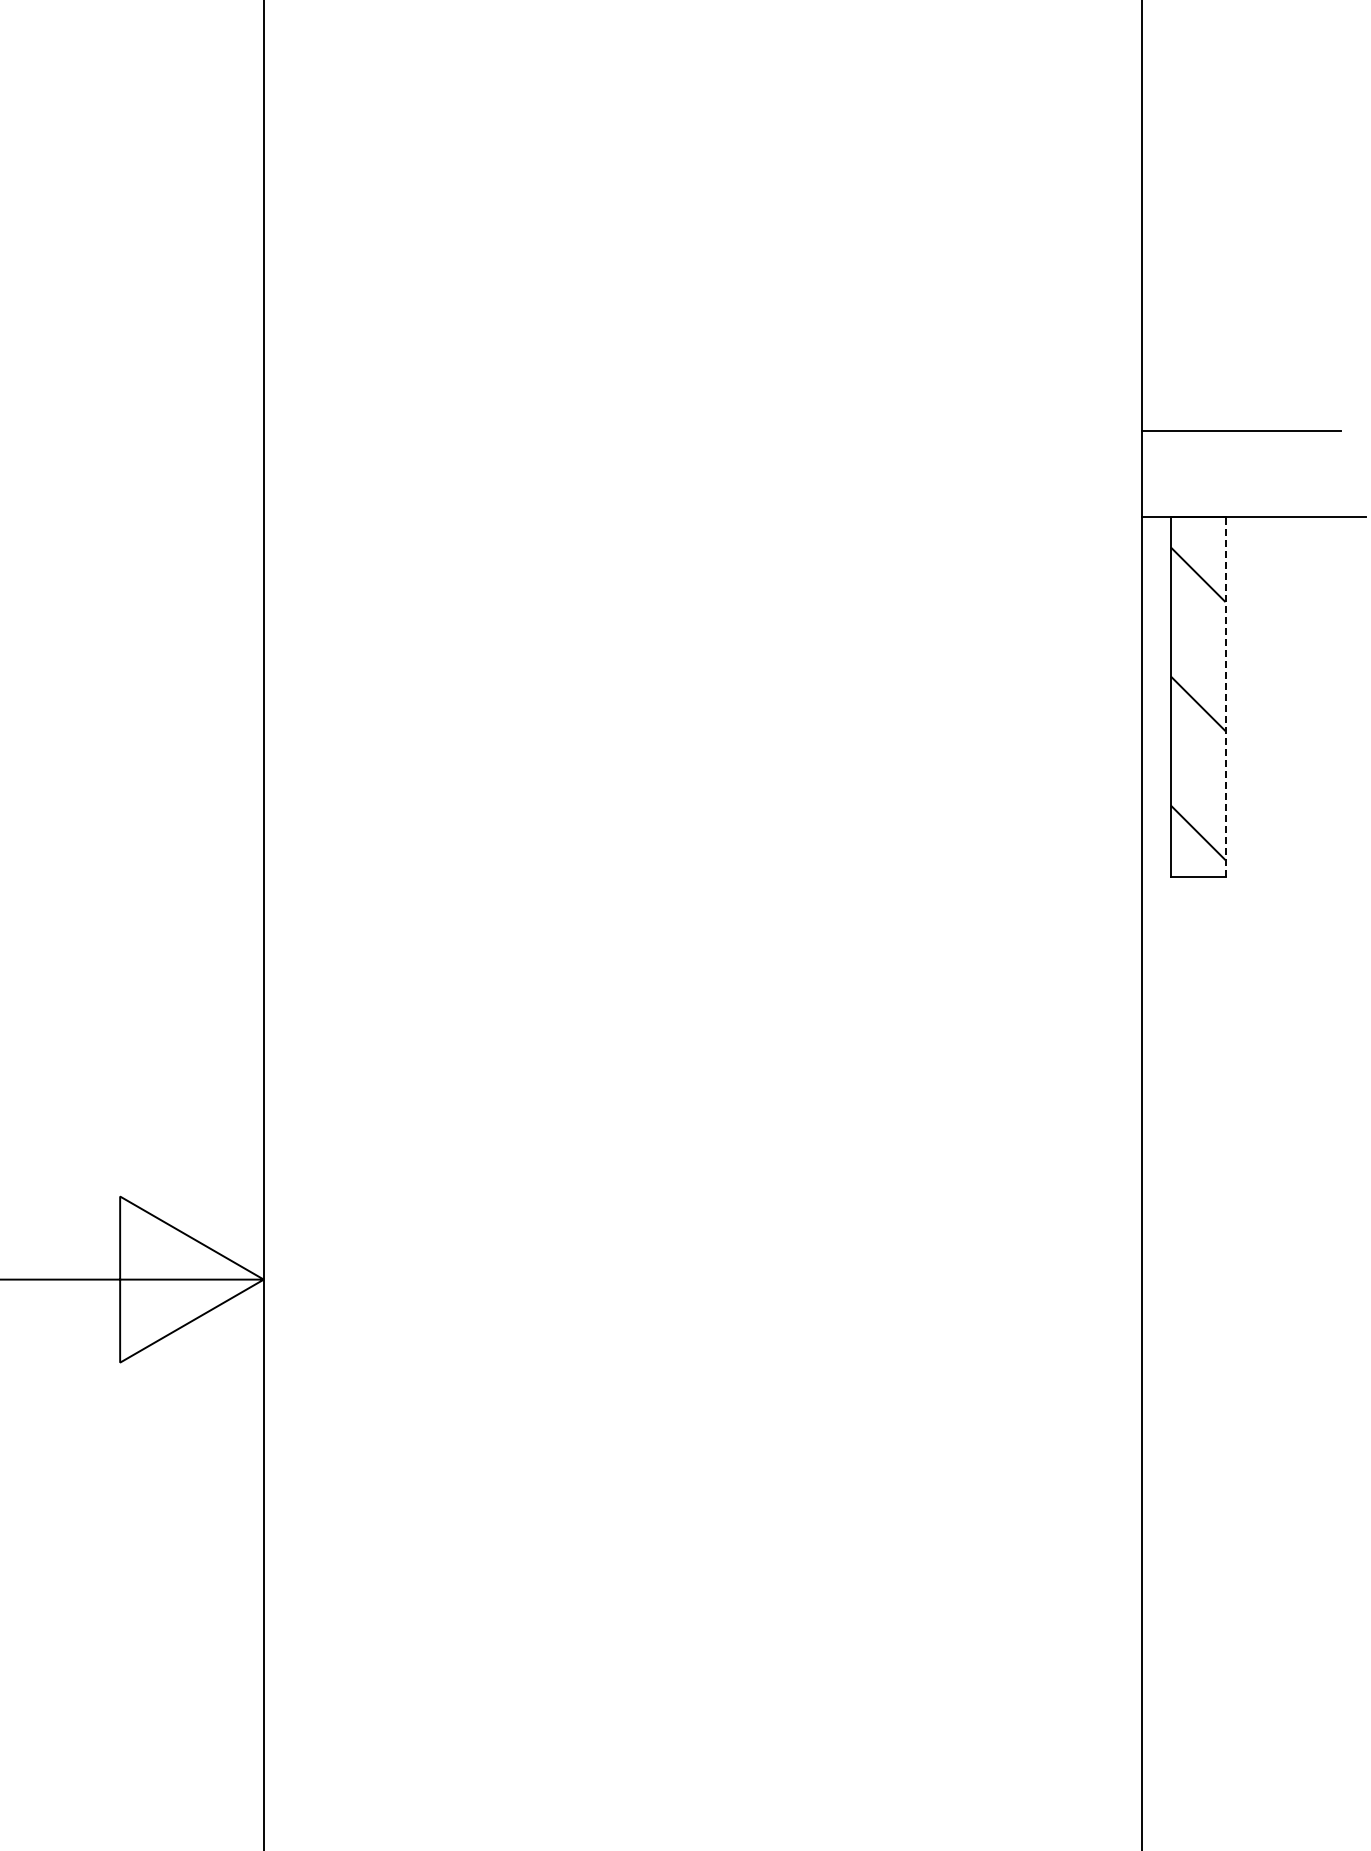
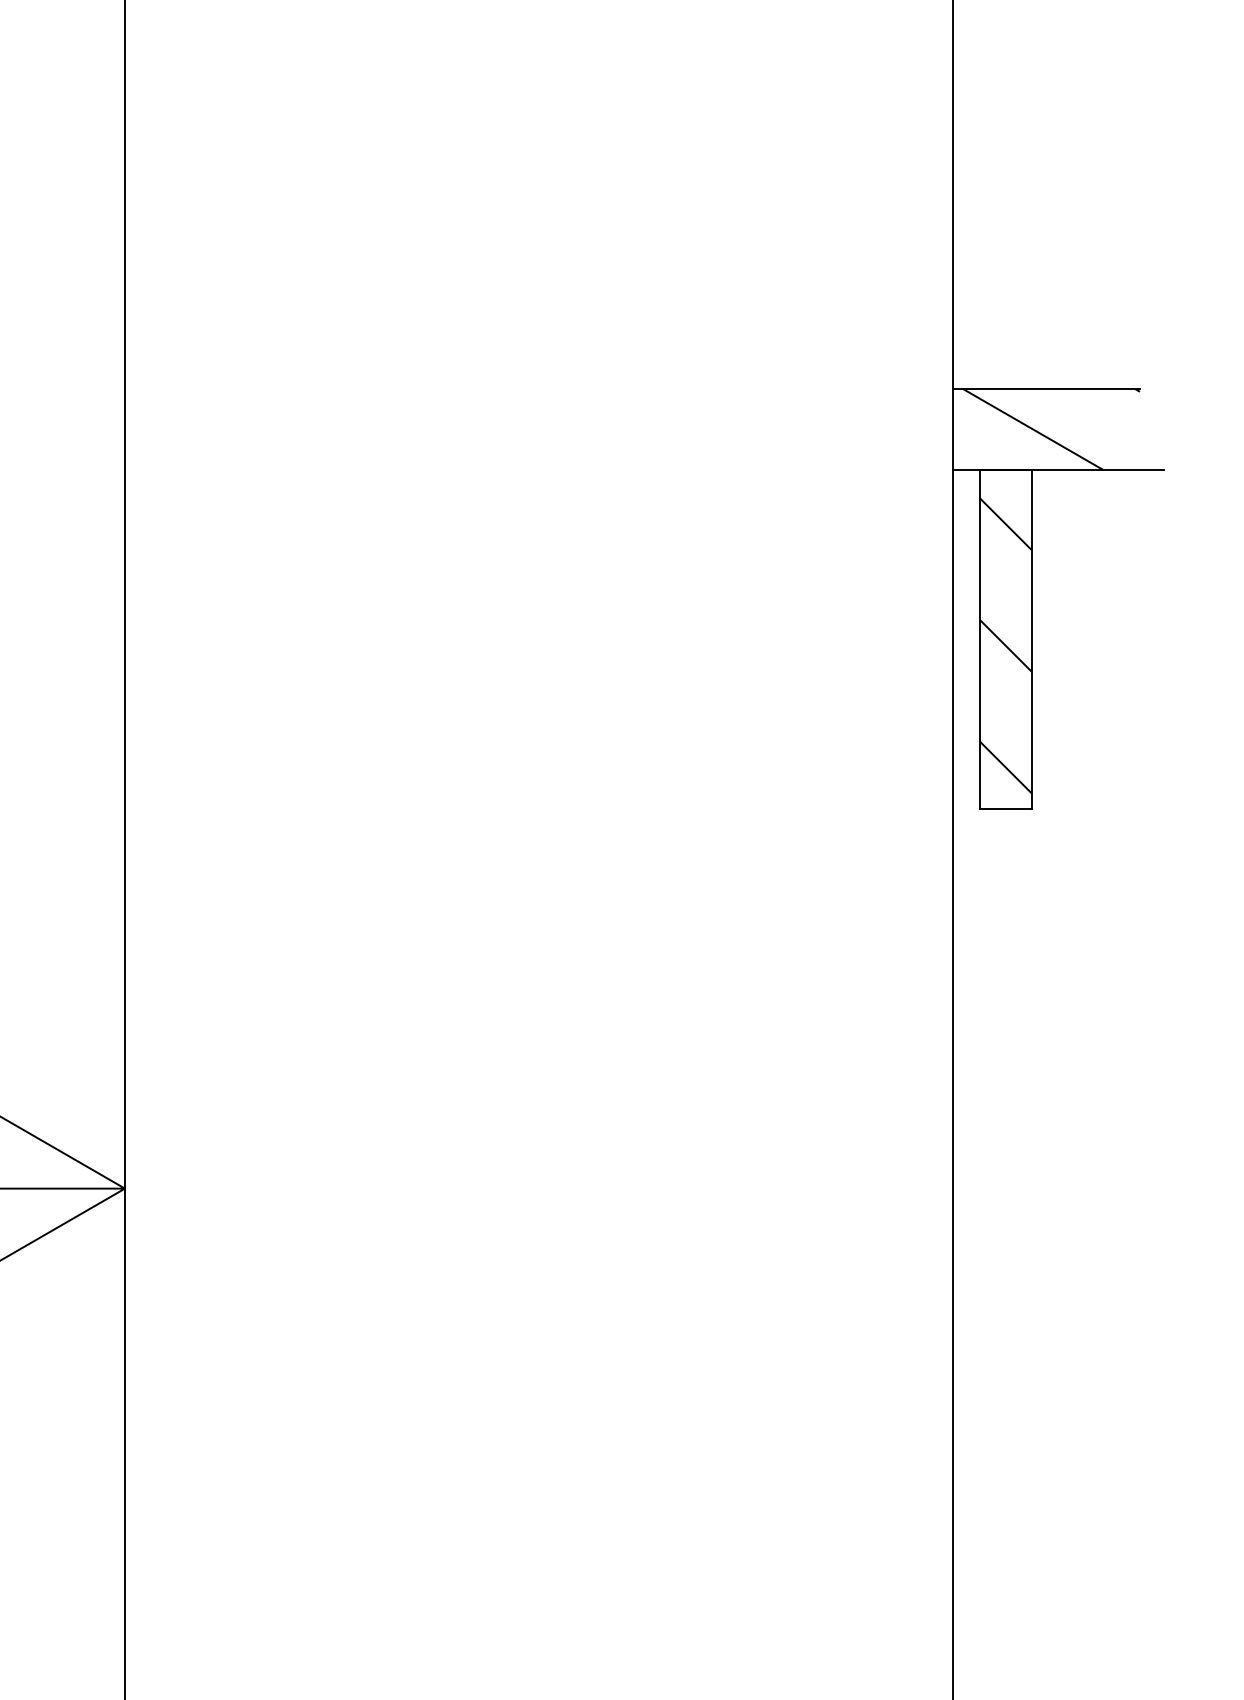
hatch: (1246, 474) -> (1051, 429), added
line: (1225, 697) -> (1031, 639), dashed -> solid

